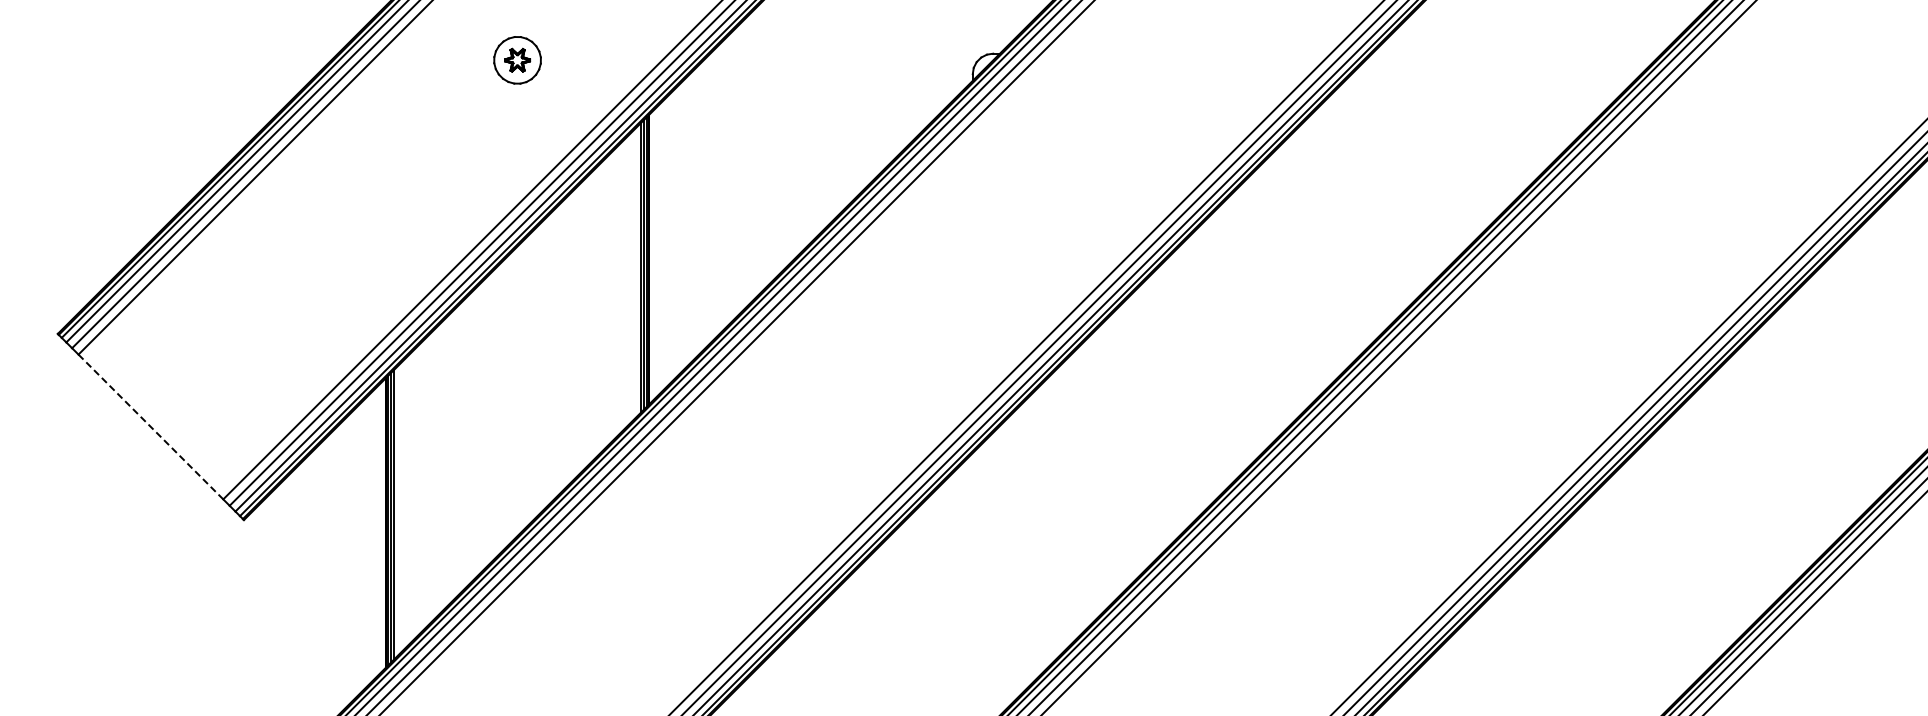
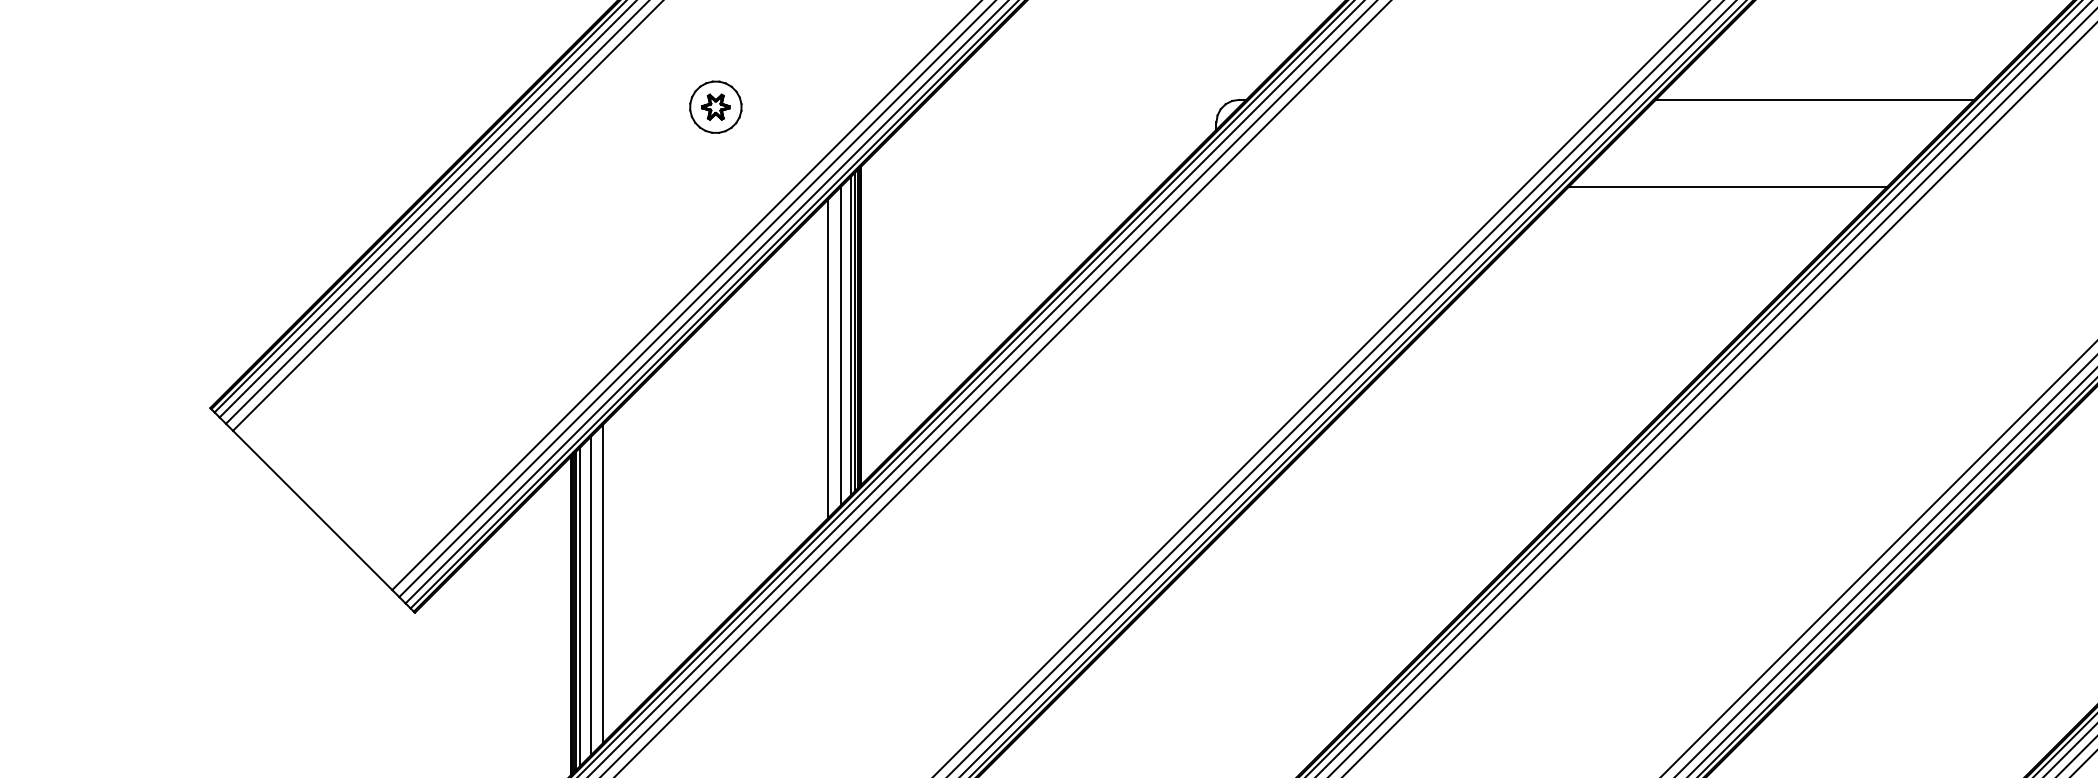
line: (1516, 53) -> (1814, 99), added
line: (1437, 132) -> (1727, 186), added
line: (631, 277) -> (841, 346), added
line: (619, 288) -> (827, 358), added
line: (151, 427) -> (313, 511), dashed -> solid
line: (415, 493) -> (603, 583), added
line: (403, 504) -> (590, 595), added

